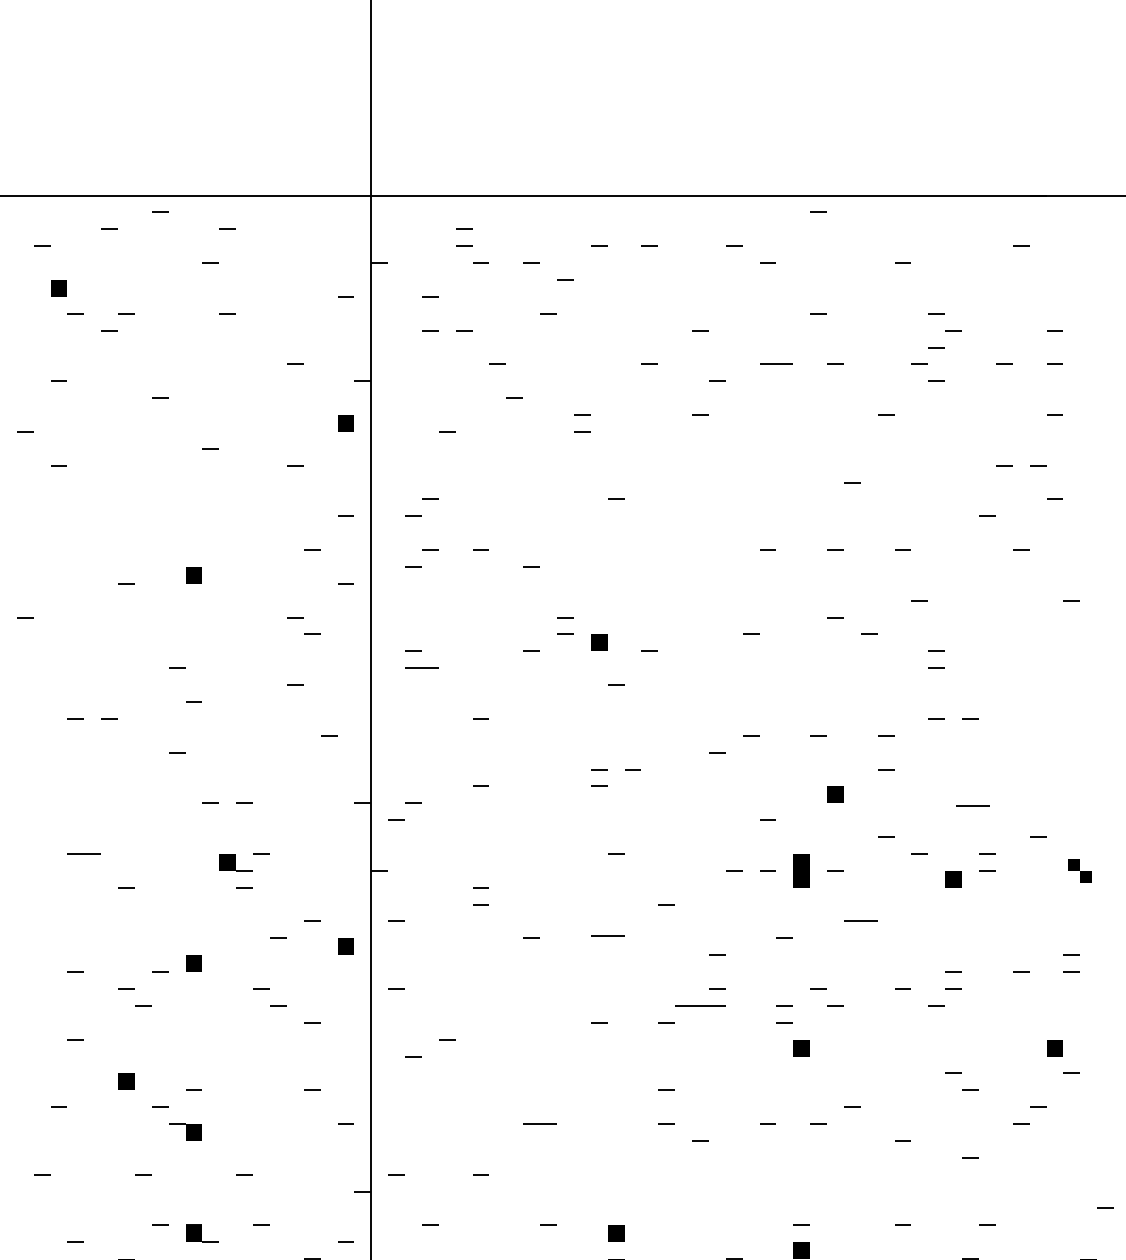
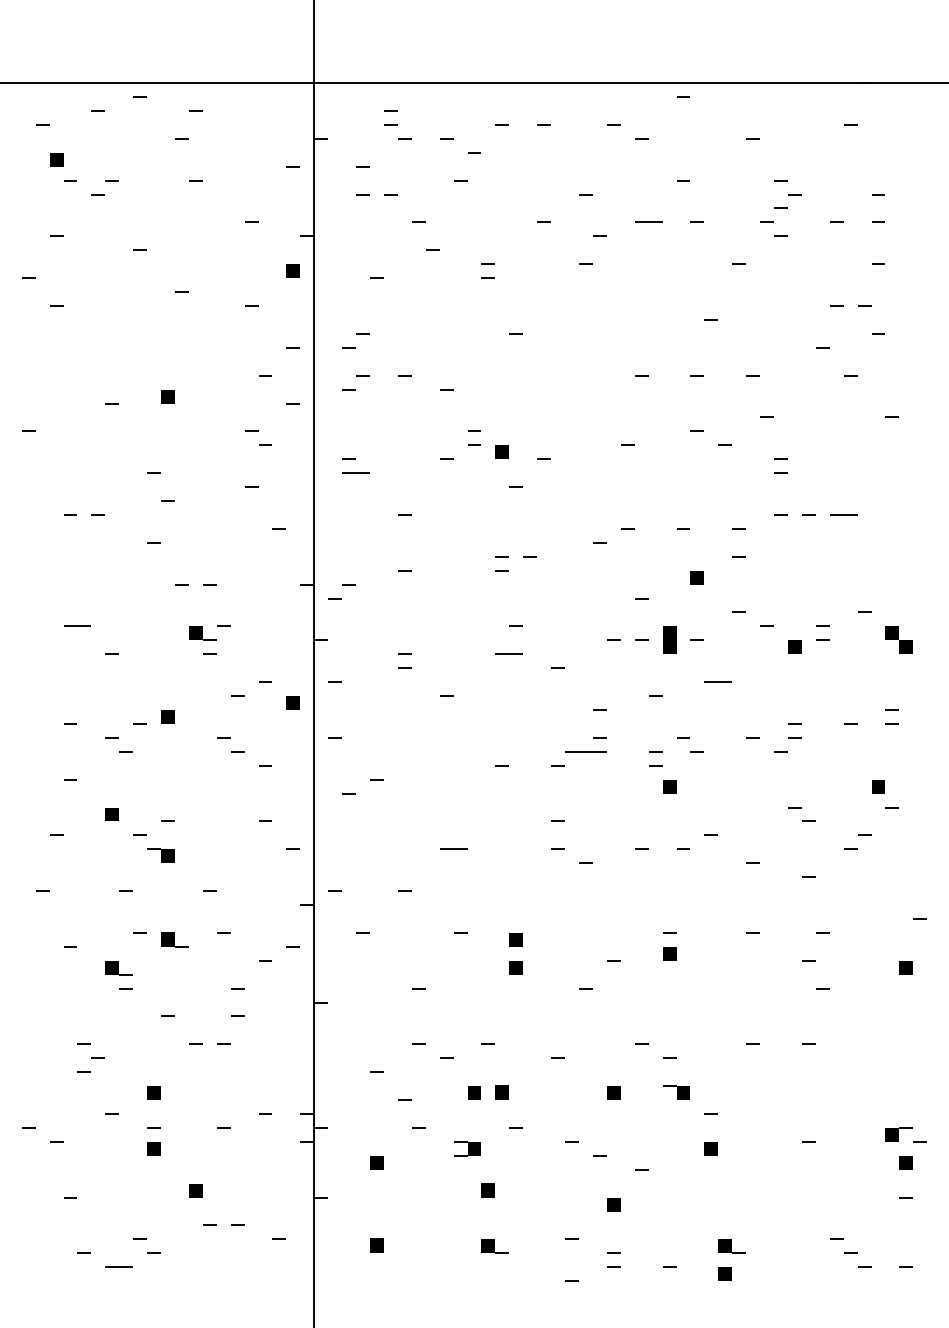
line: (972, 805) -> (843, 514), moved
part: (1079, 869) -> (898, 639), size x1.43
line: (606, 935) -> (508, 653), moved

